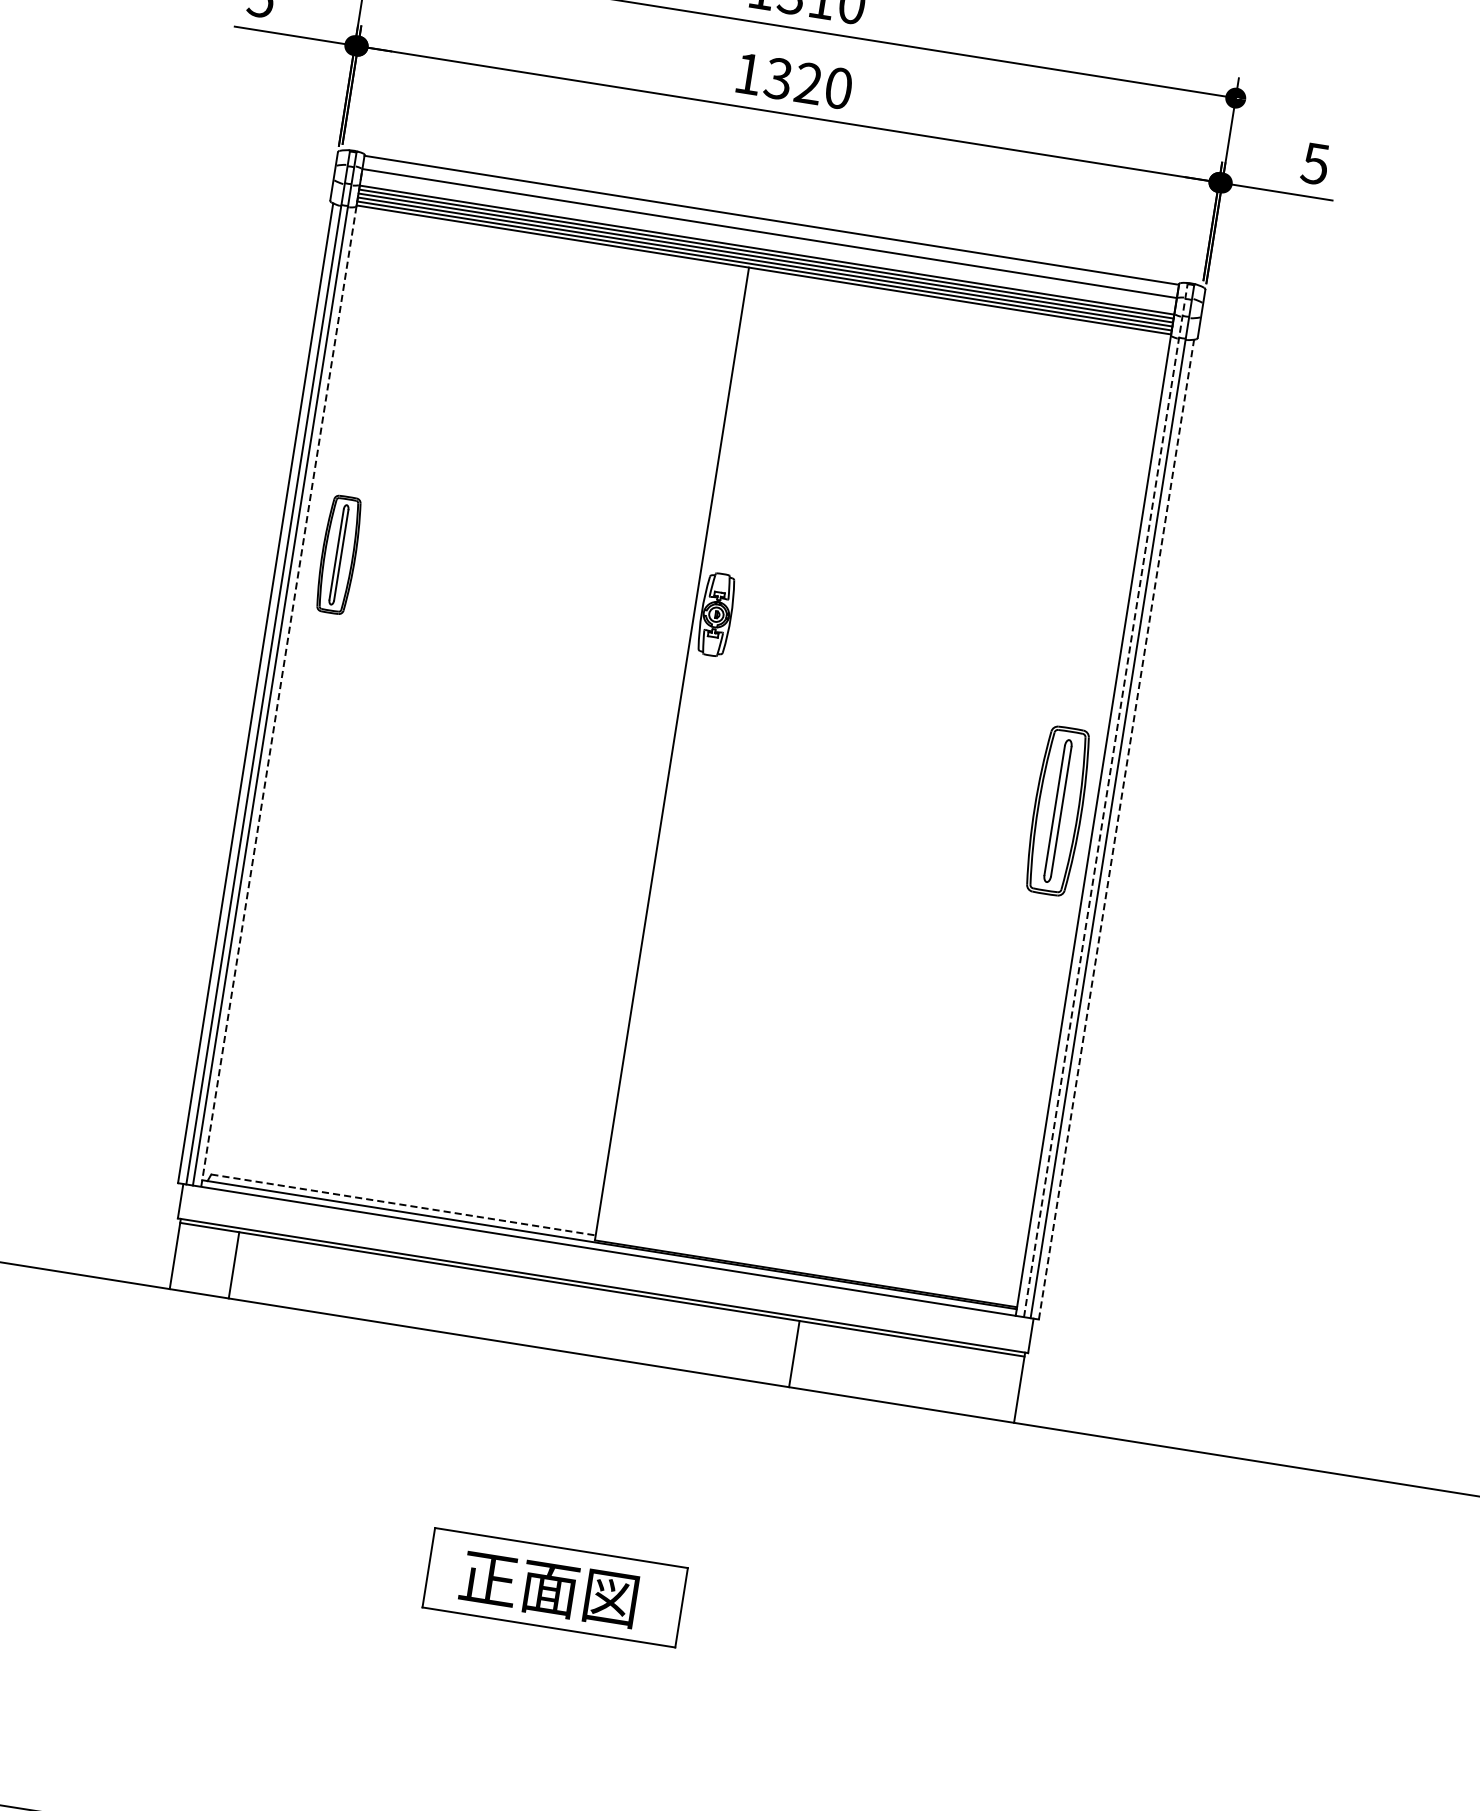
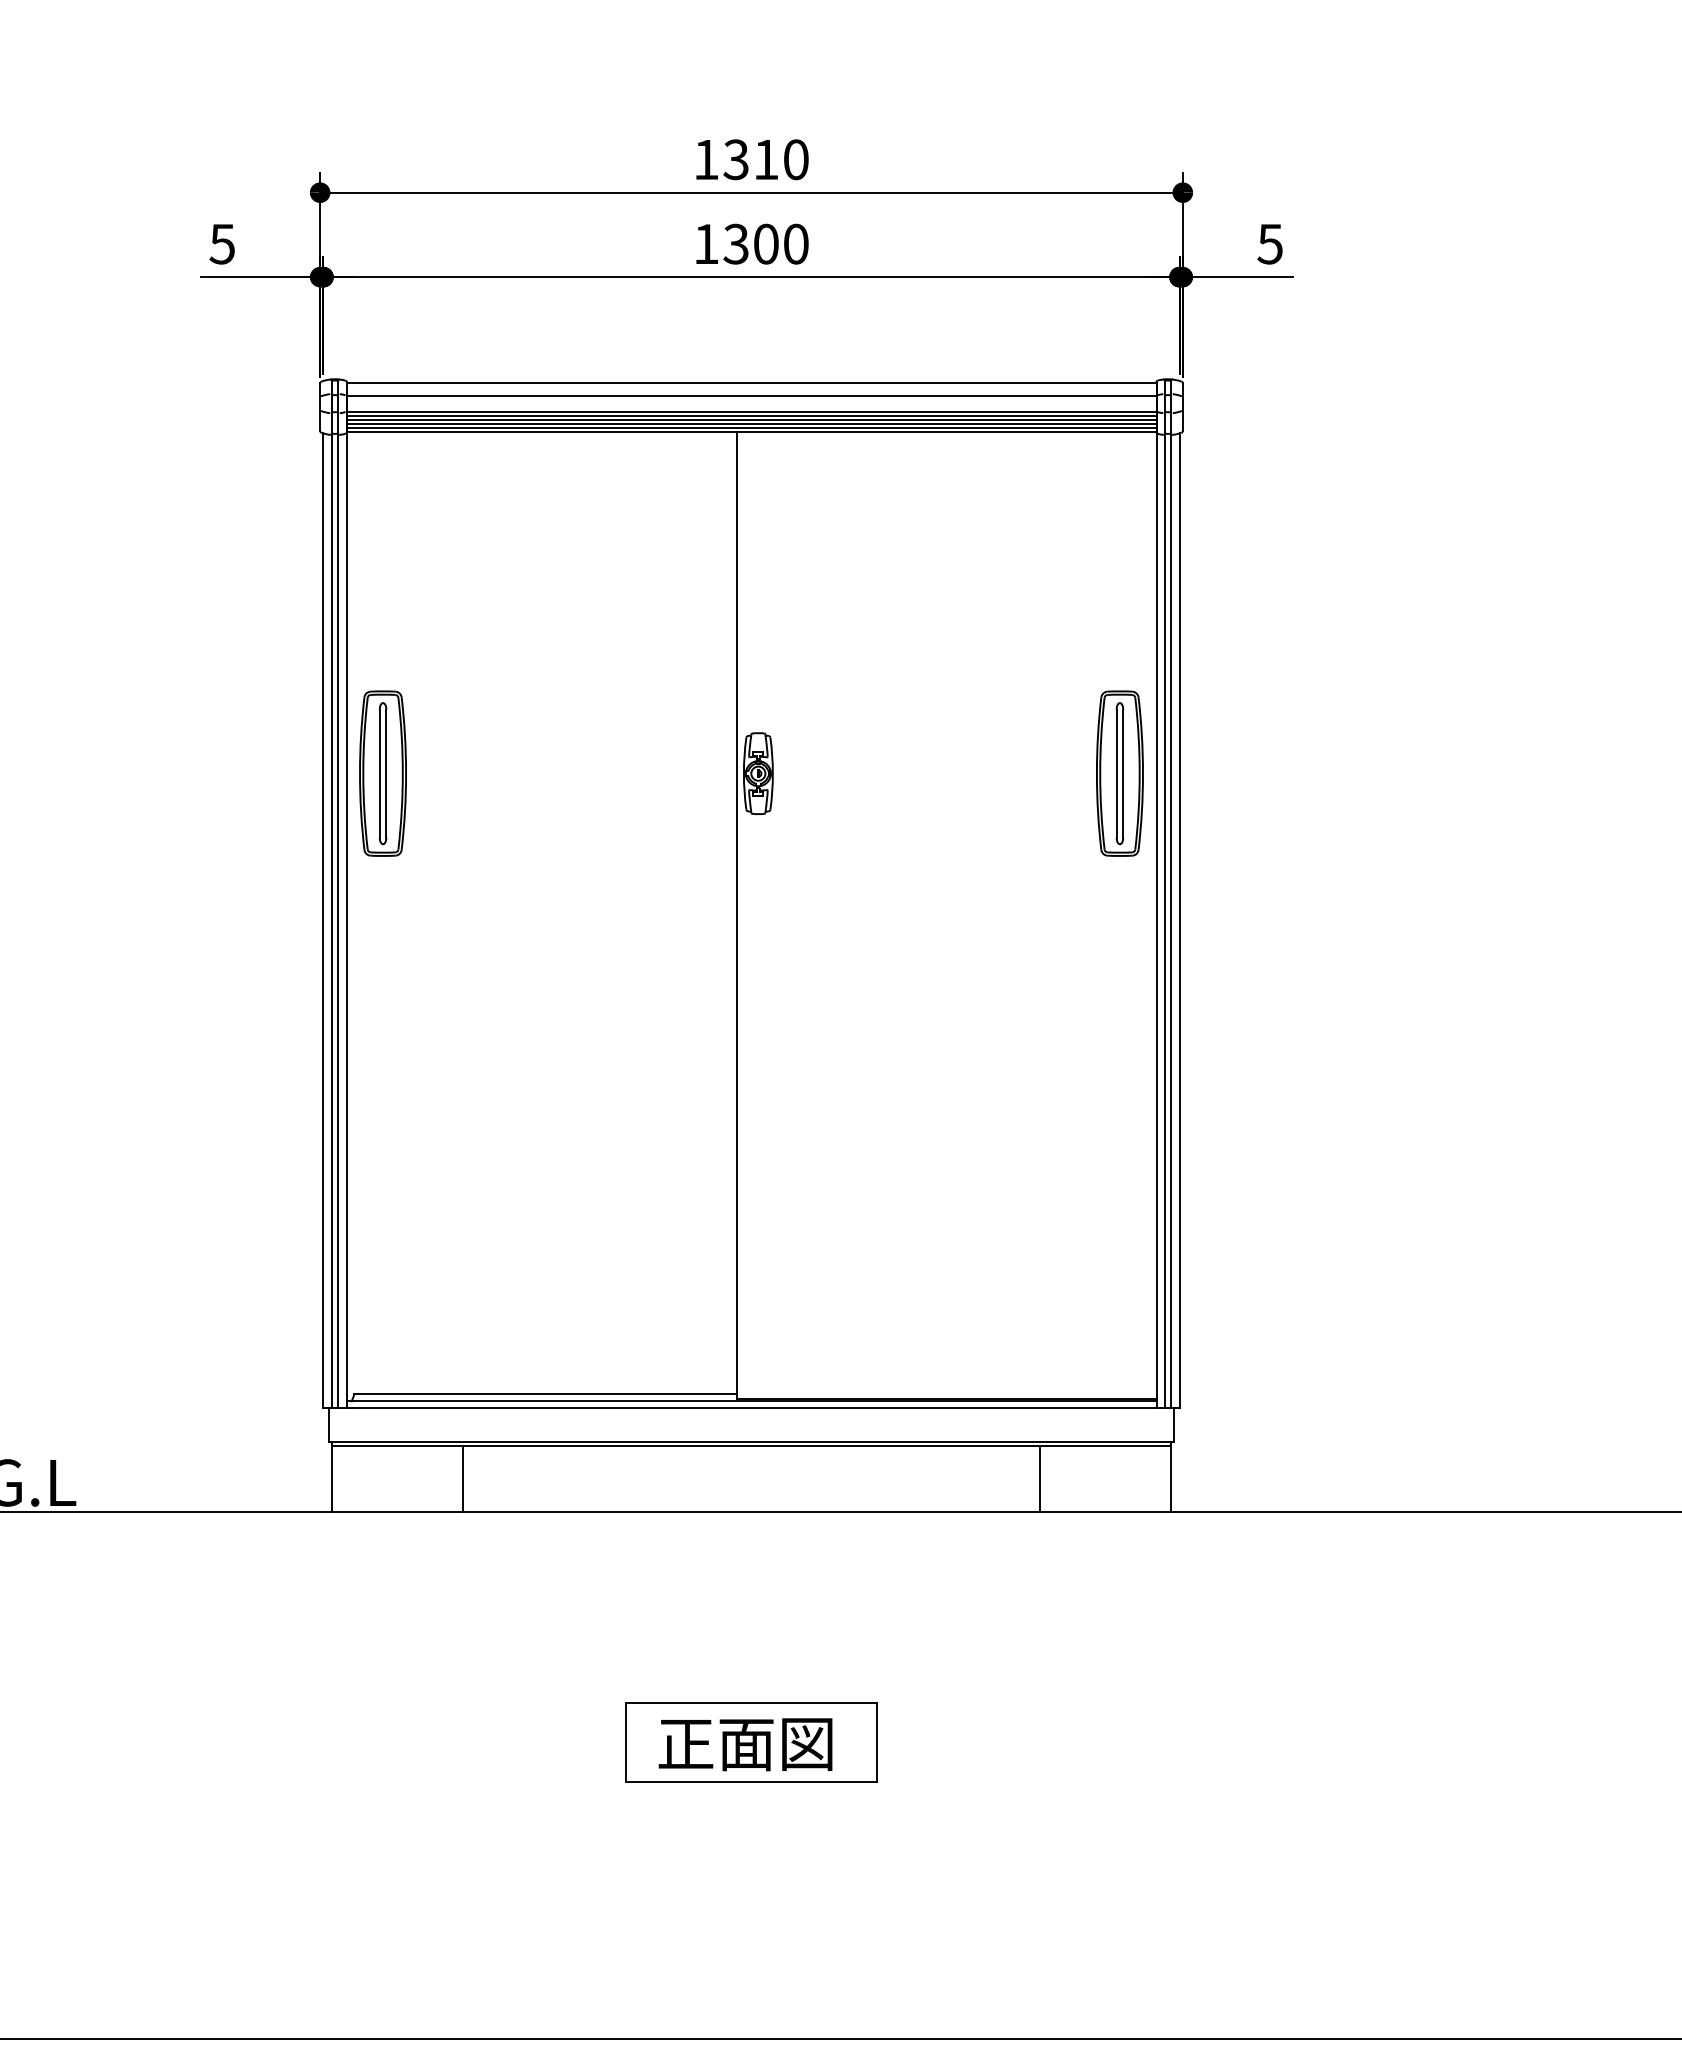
text: (807, 82) -> (765, 243), 1320 -> 1300
part: (338, 554) -> (382, 773), size x1.43
line: (281, 678) -> (346, 902), dashed -> solid
line: (1105, 800) -> (1164, 894), dashed -> solid
part: (1057, 810) -> (1119, 773), moved
line: (1116, 829) -> (1179, 920), dashed -> solid
line: (404, 1205) -> (546, 1394), dashed -> solid
line: (234, 1264) -> (463, 1478), moved
line: (794, 1353) -> (1039, 1478), moved

